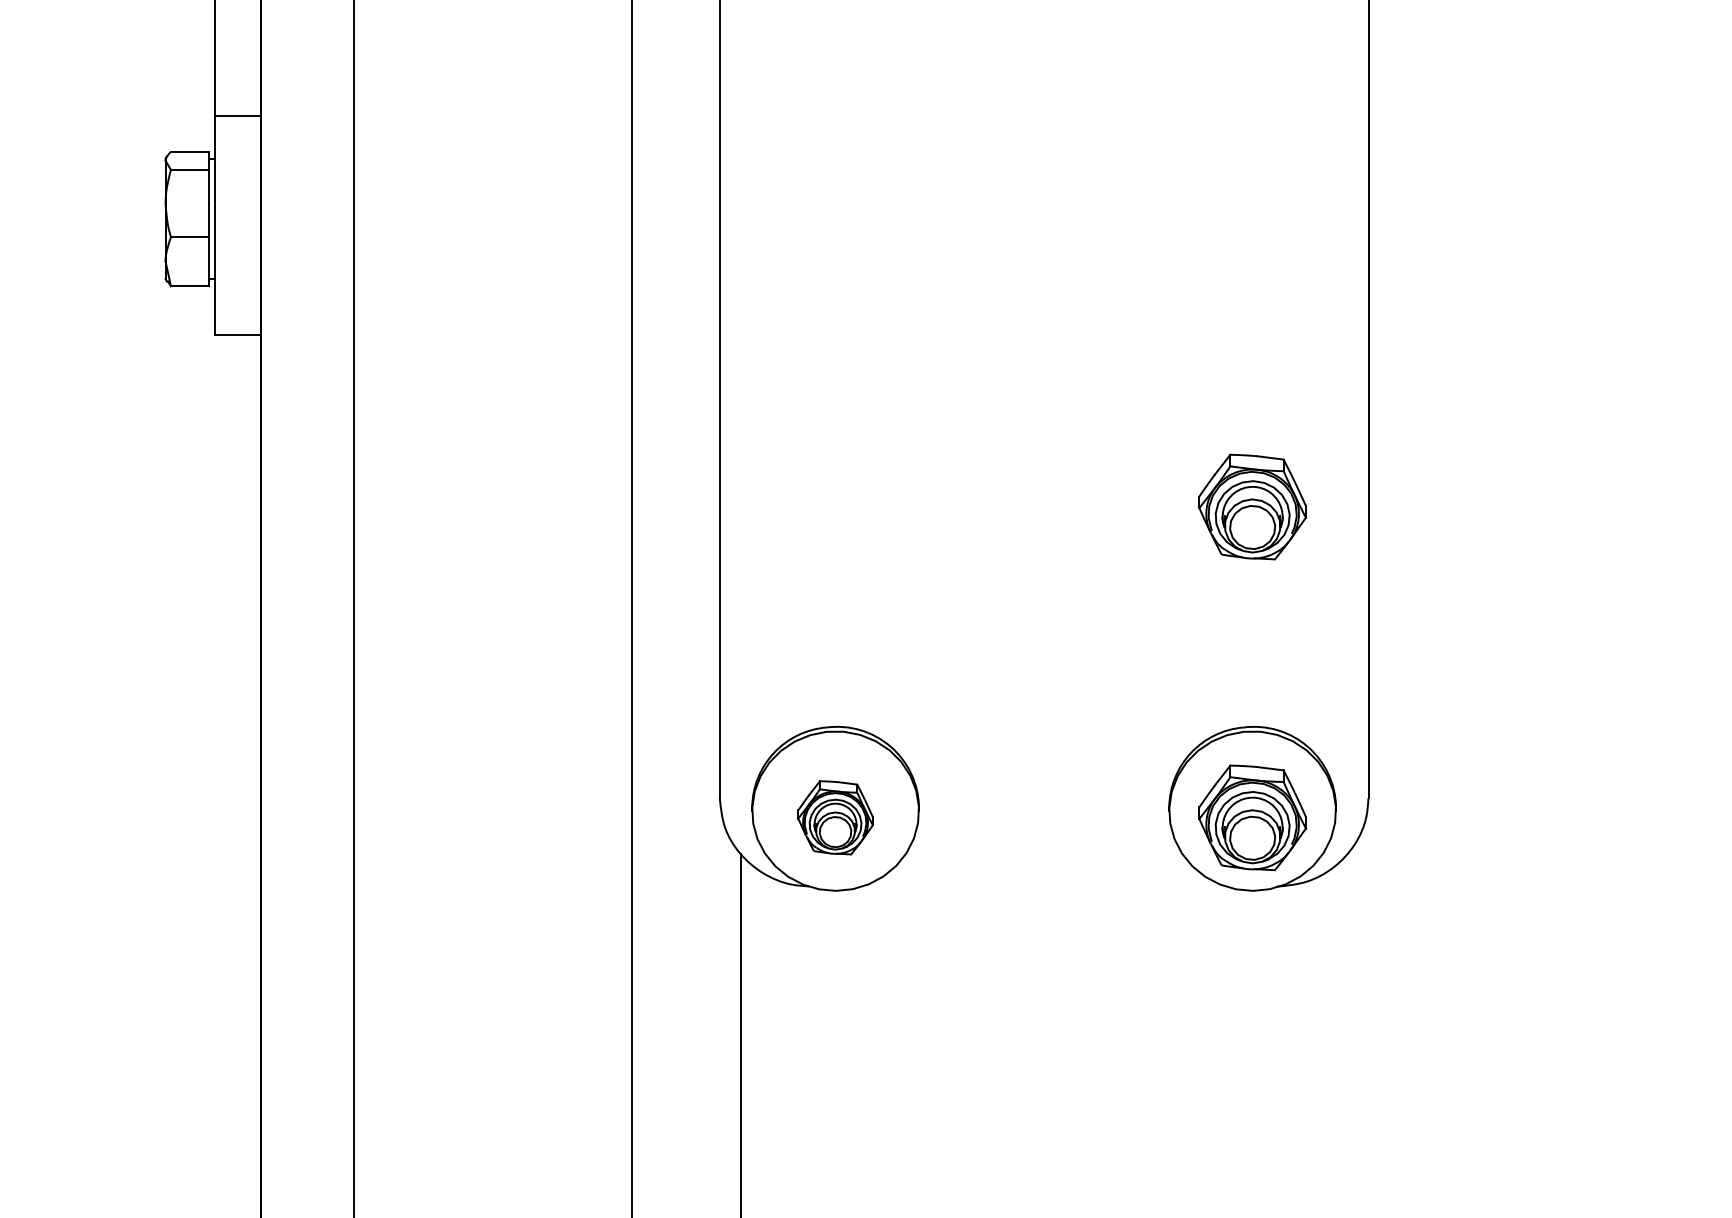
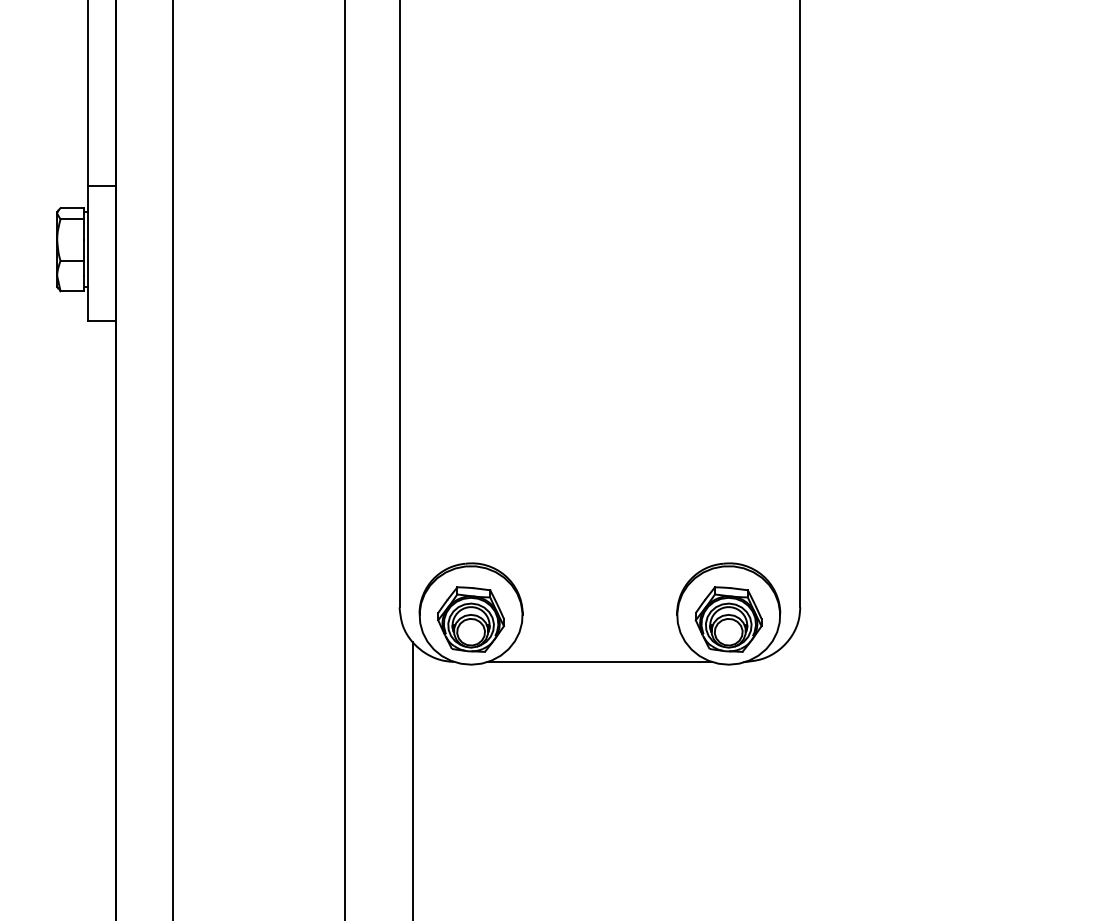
part: (1252, 506) -> (728, 427), removed
part: (834, 817) -> (470, 619), size x1.43
line: (1043, 887) -> (599, 662), added

